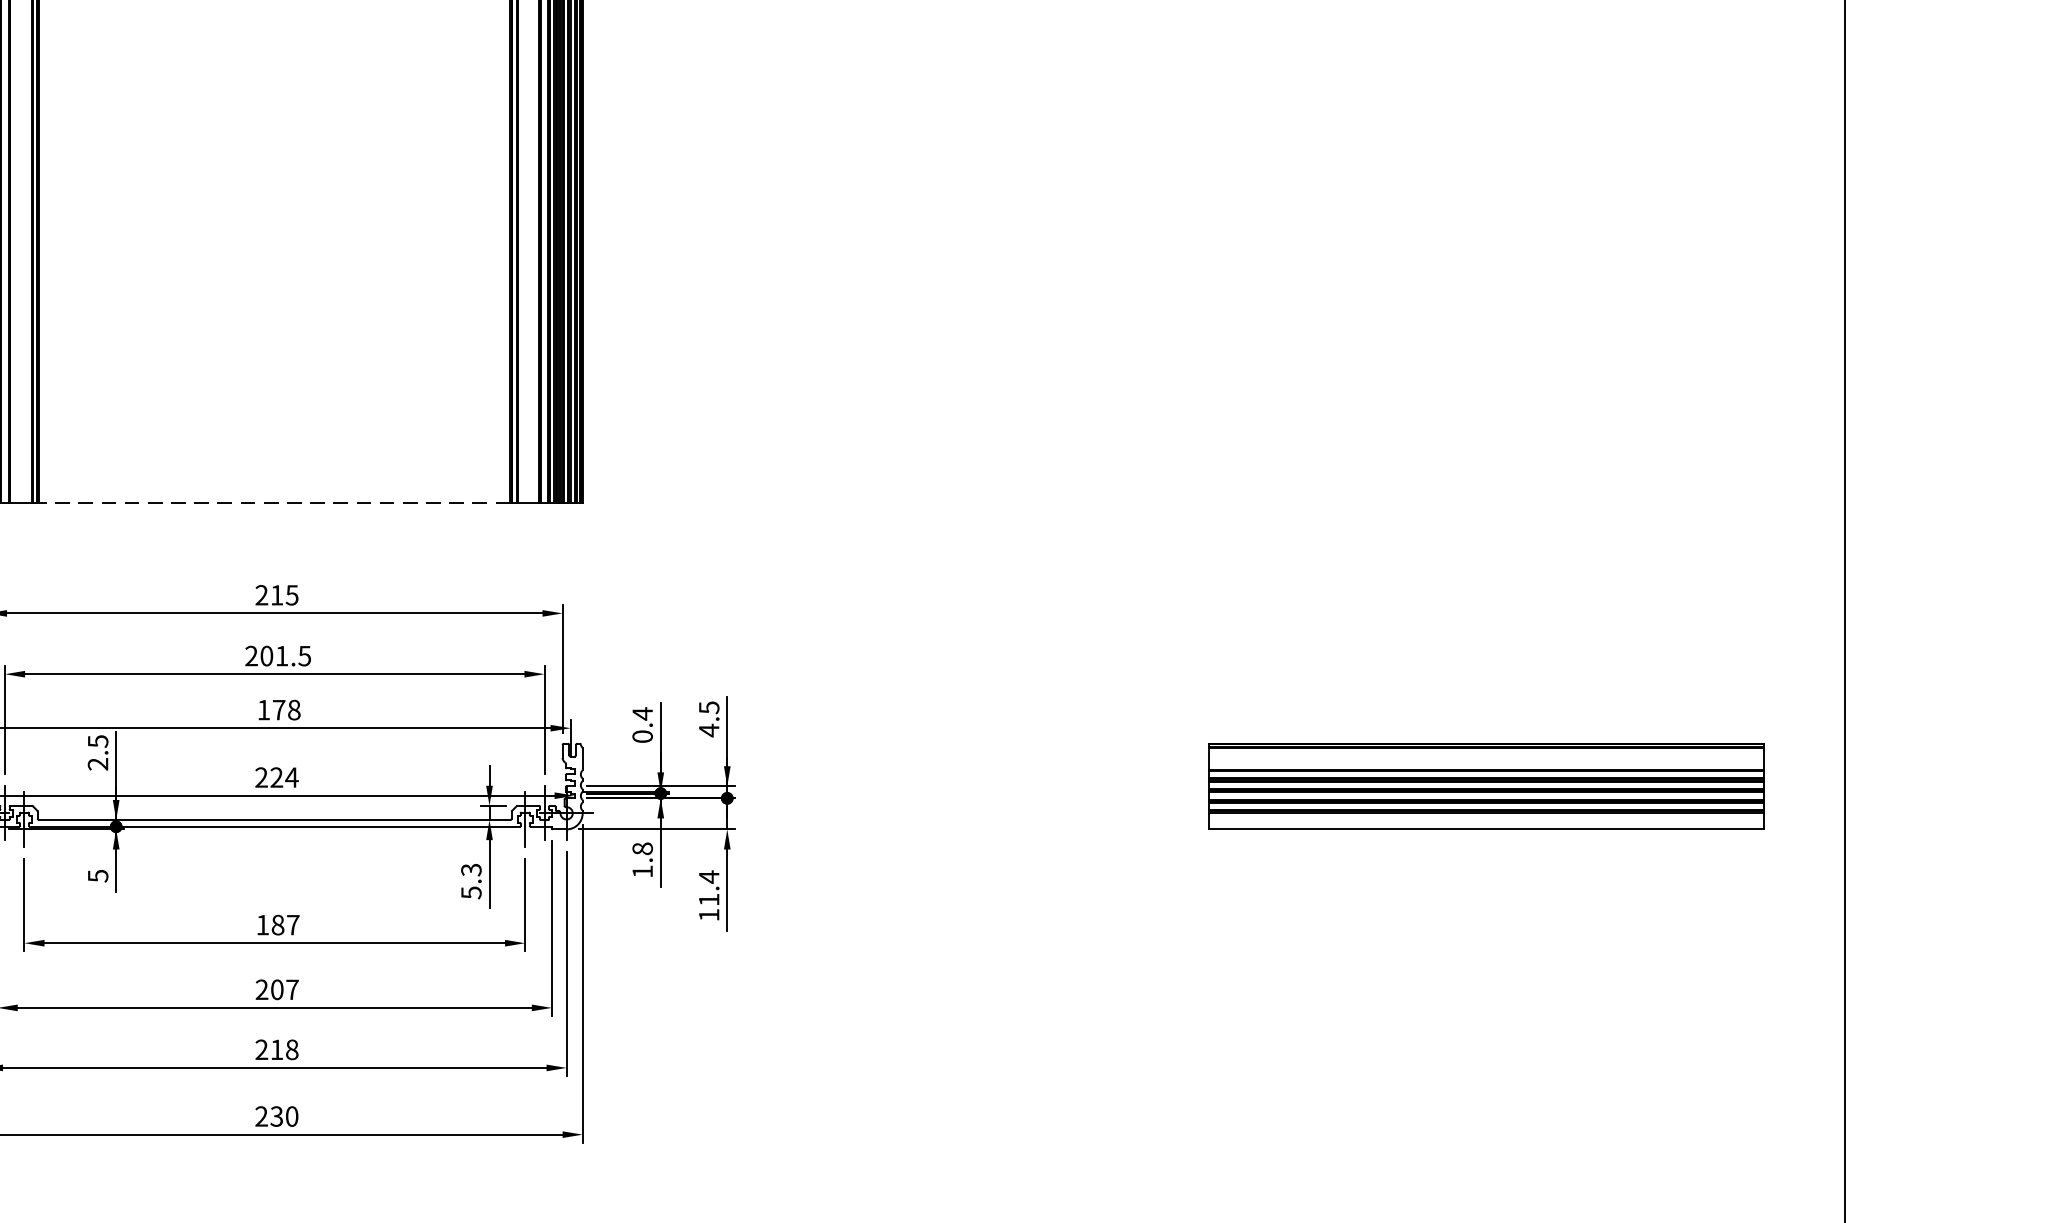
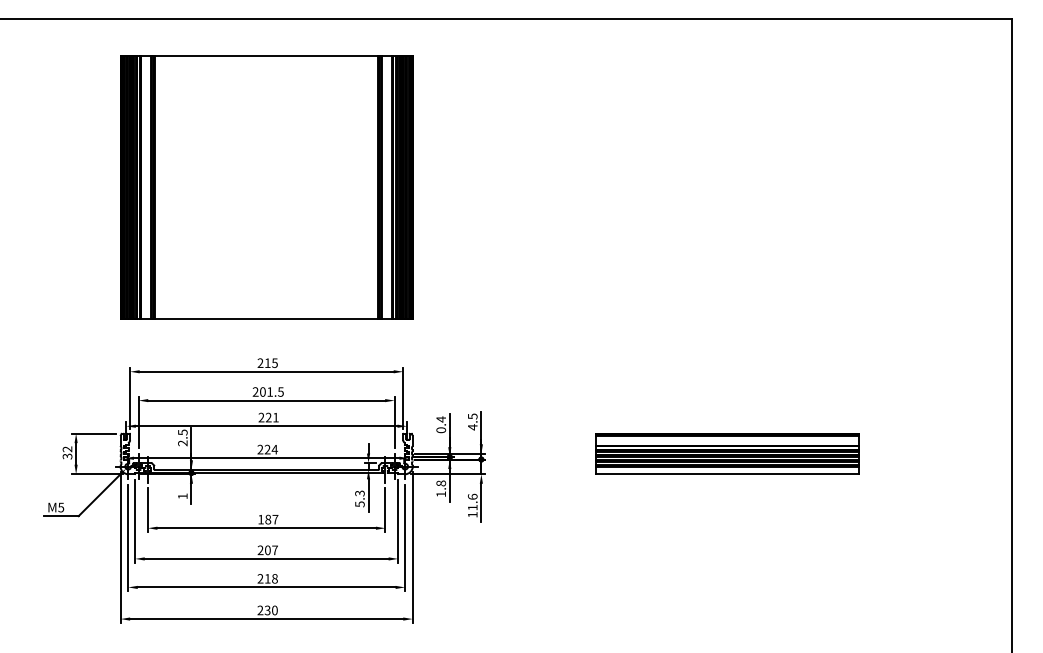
line: (274, 503) -> (266, 319), dashed -> solid
text: (278, 709) -> (268, 417), 178 -> 221
part: (1486, 785) -> (727, 453), moved
text: (97, 876) -> (182, 496), 5 -> 1
text: (708, 876) -> (472, 496), 11.4 -> 11.6

